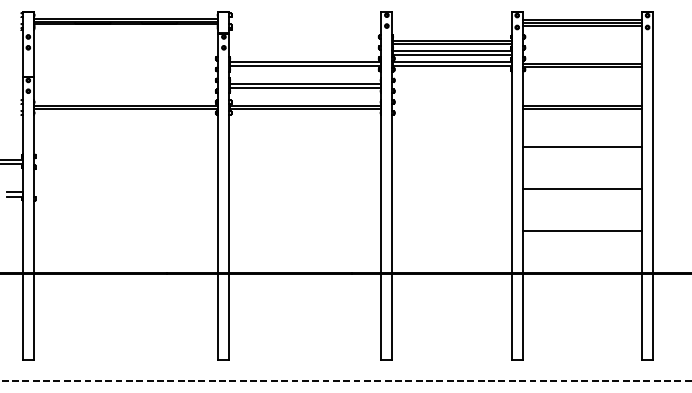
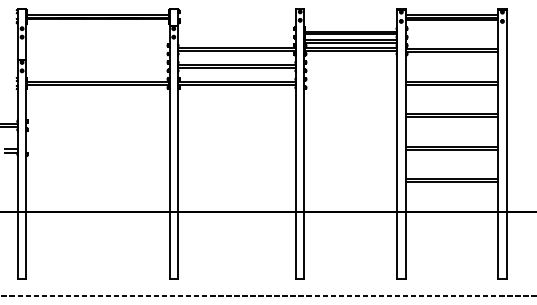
line: (582, 151) -> (451, 117), added
line: (582, 192) -> (451, 149), added
line: (582, 234) -> (451, 181), added

